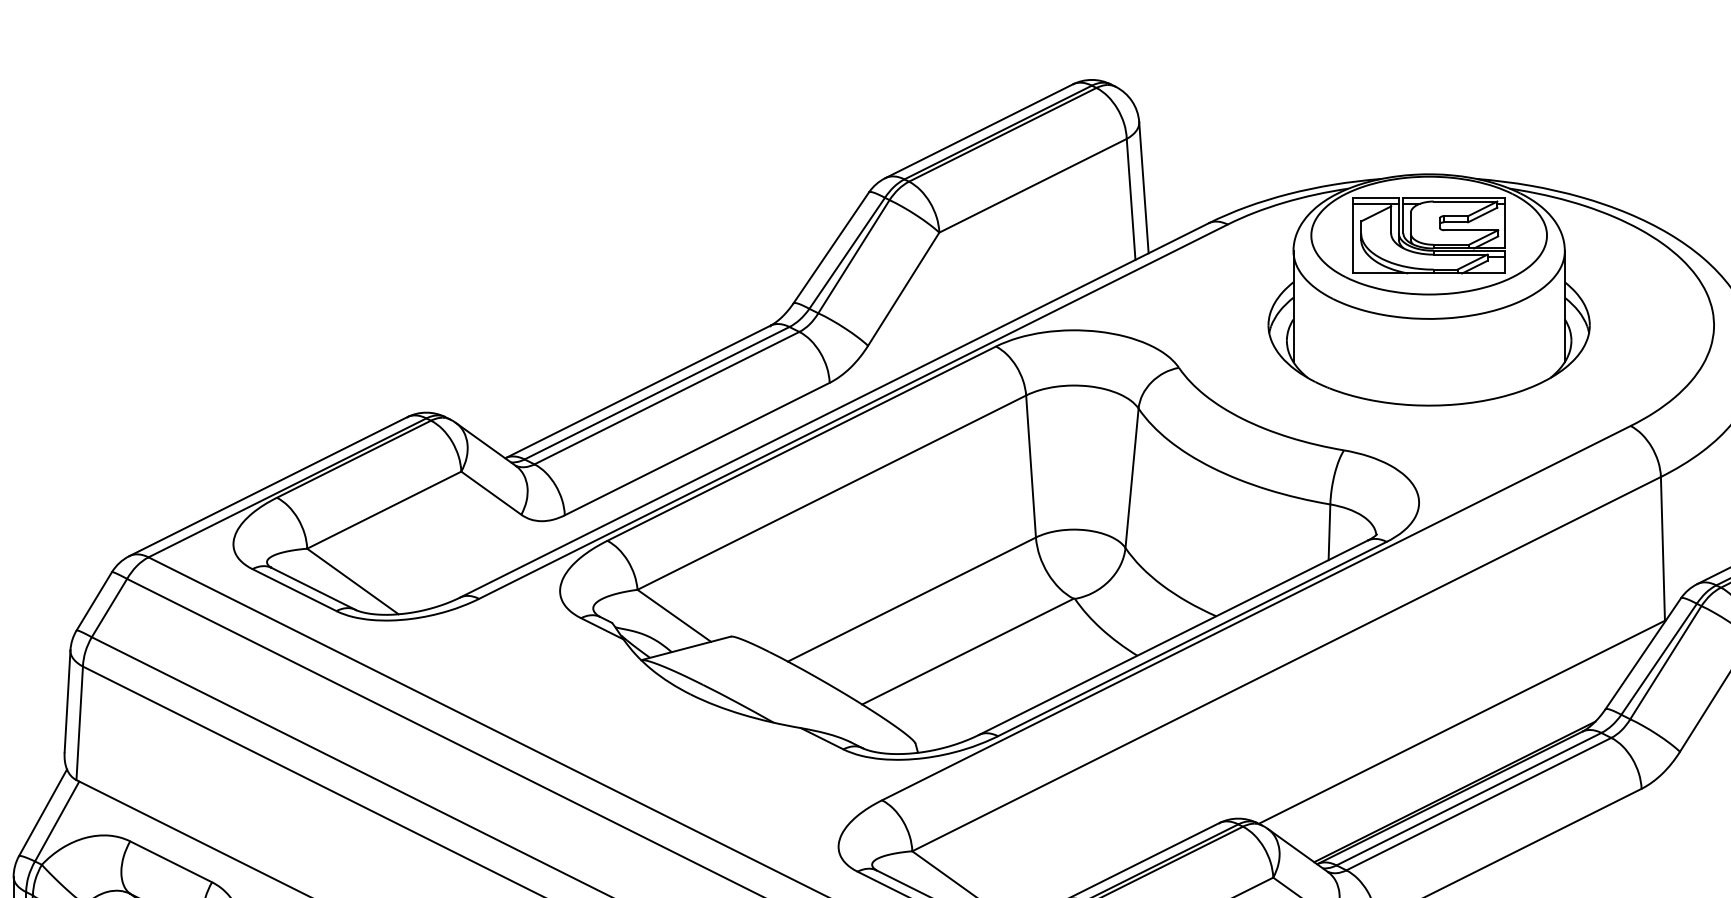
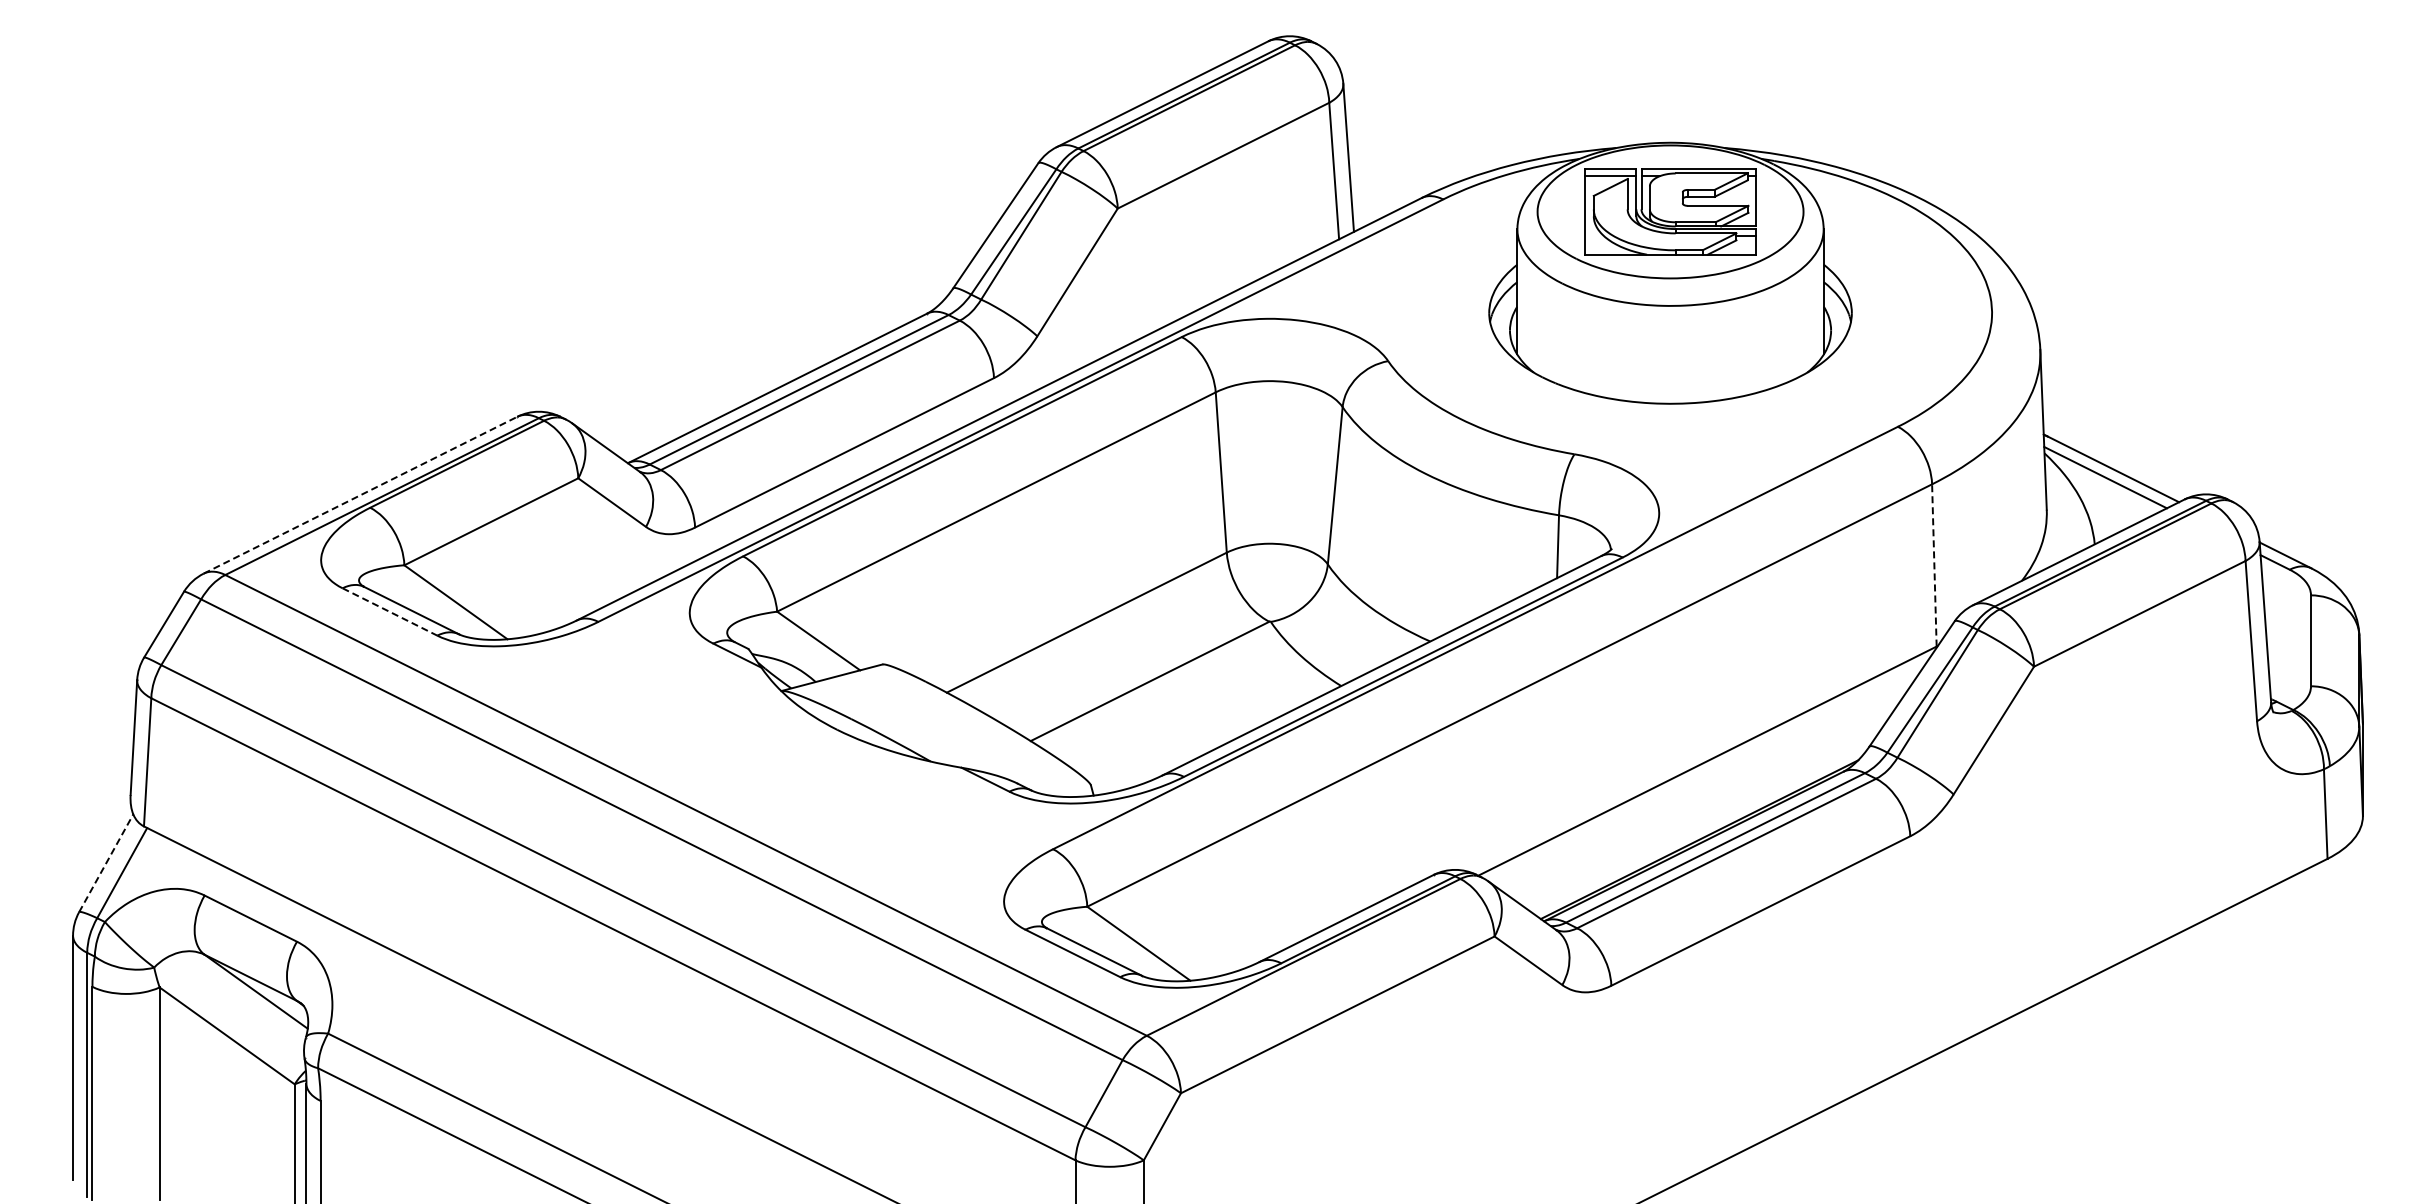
line: (268, 486) -> (360, 495), solid -> dashed
line: (1663, 548) -> (1934, 564), solid -> dashed
line: (294, 589) -> (390, 611), solid -> dashed
line: (43, 812) -> (106, 863), solid -> dashed

